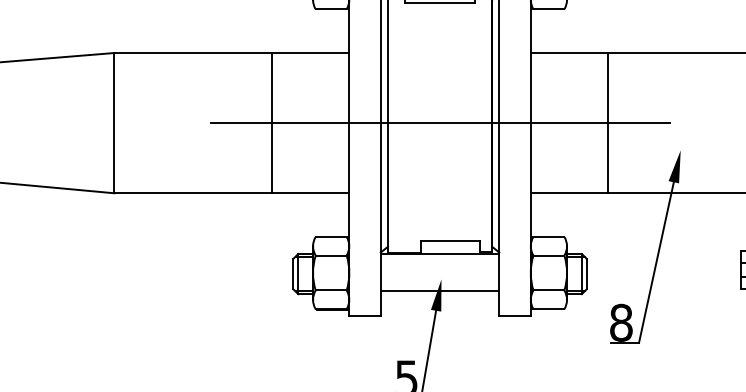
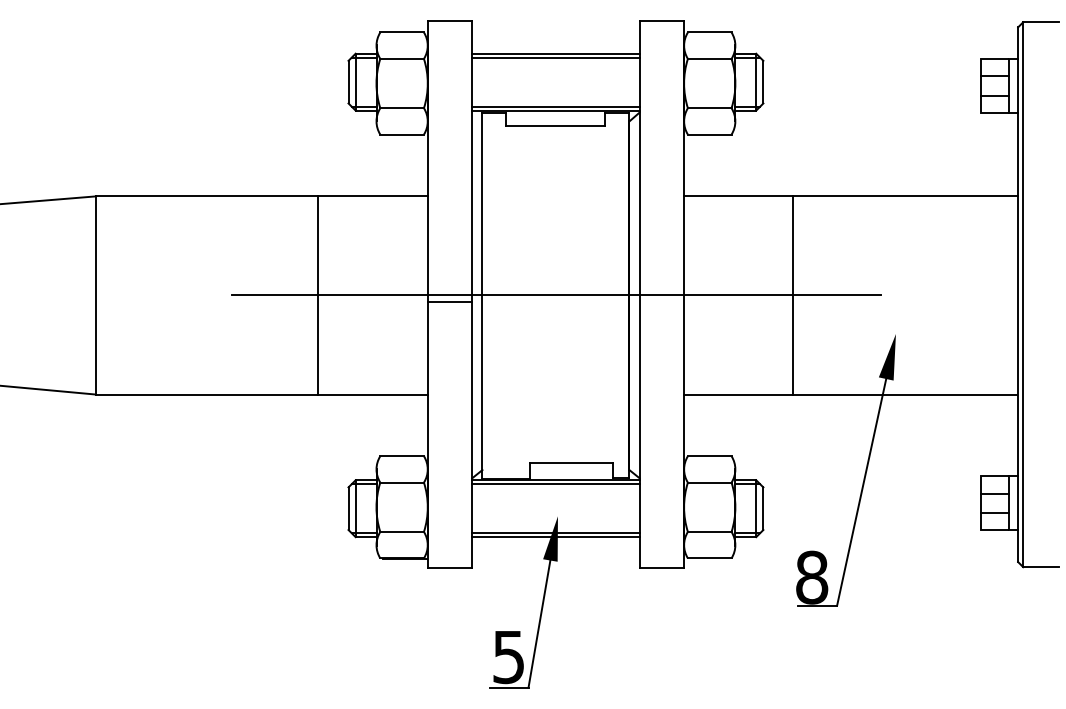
line: (364, 127) -> (449, 301), added
line: (439, 256) -> (555, 484), added
line: (439, 294) -> (555, 537), added

